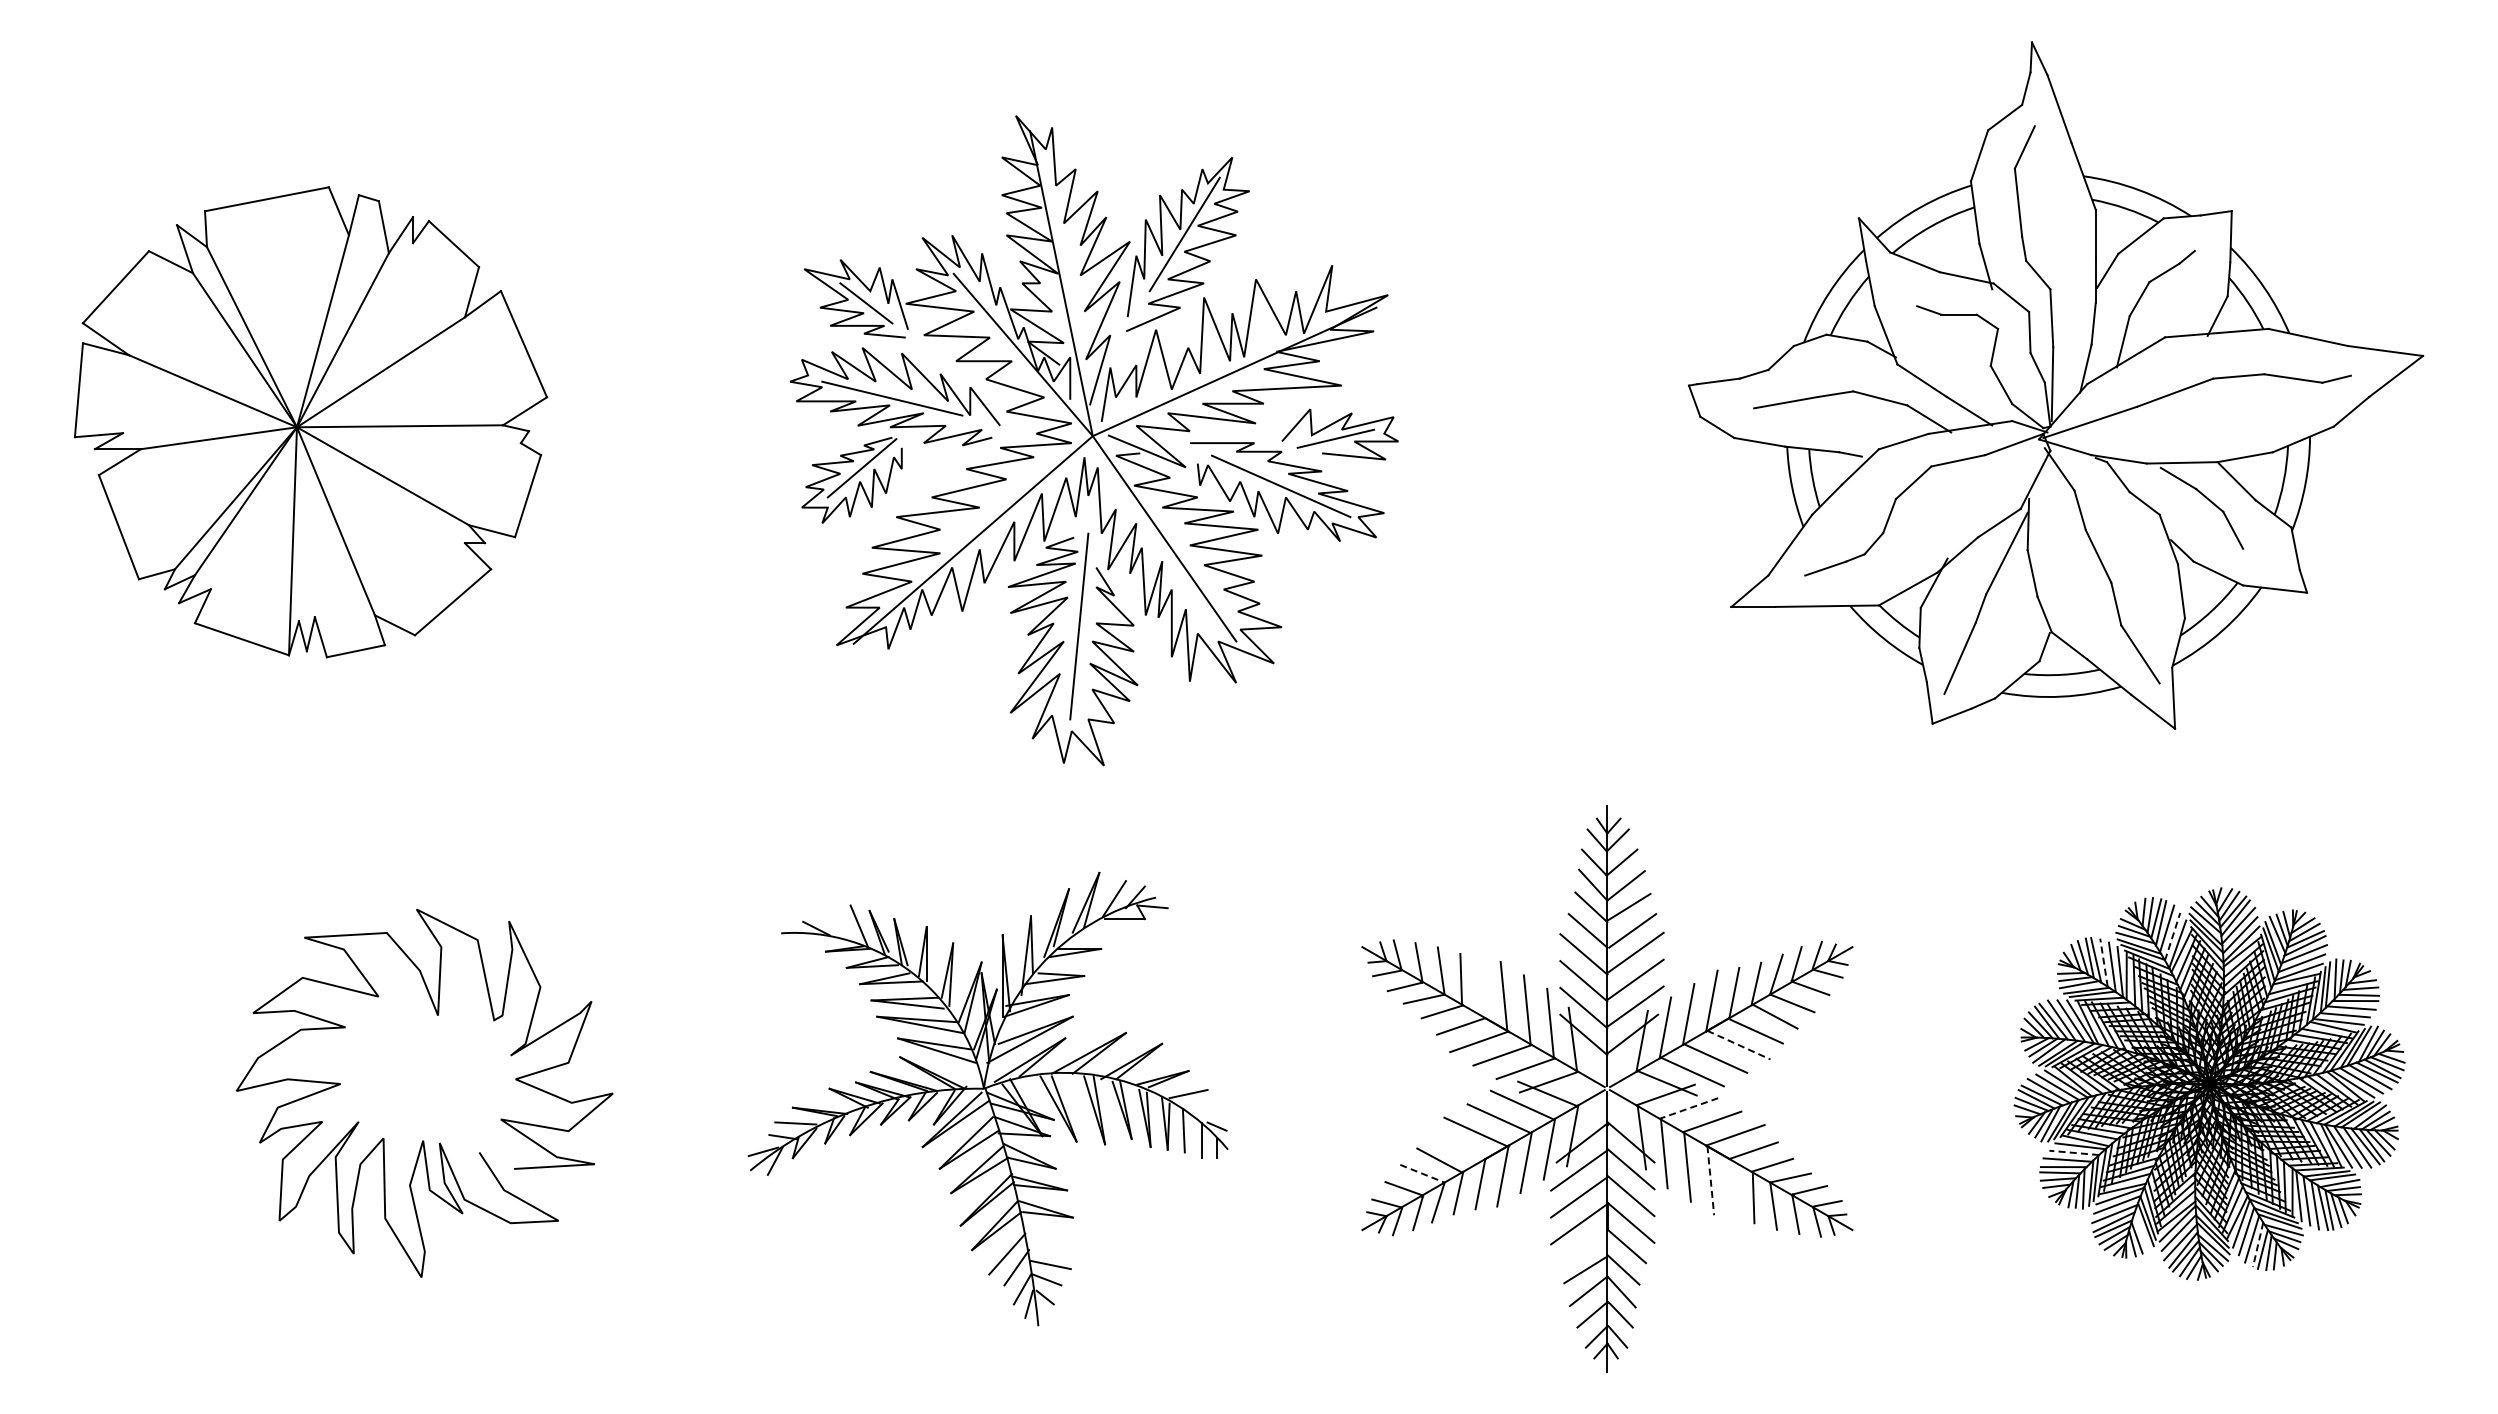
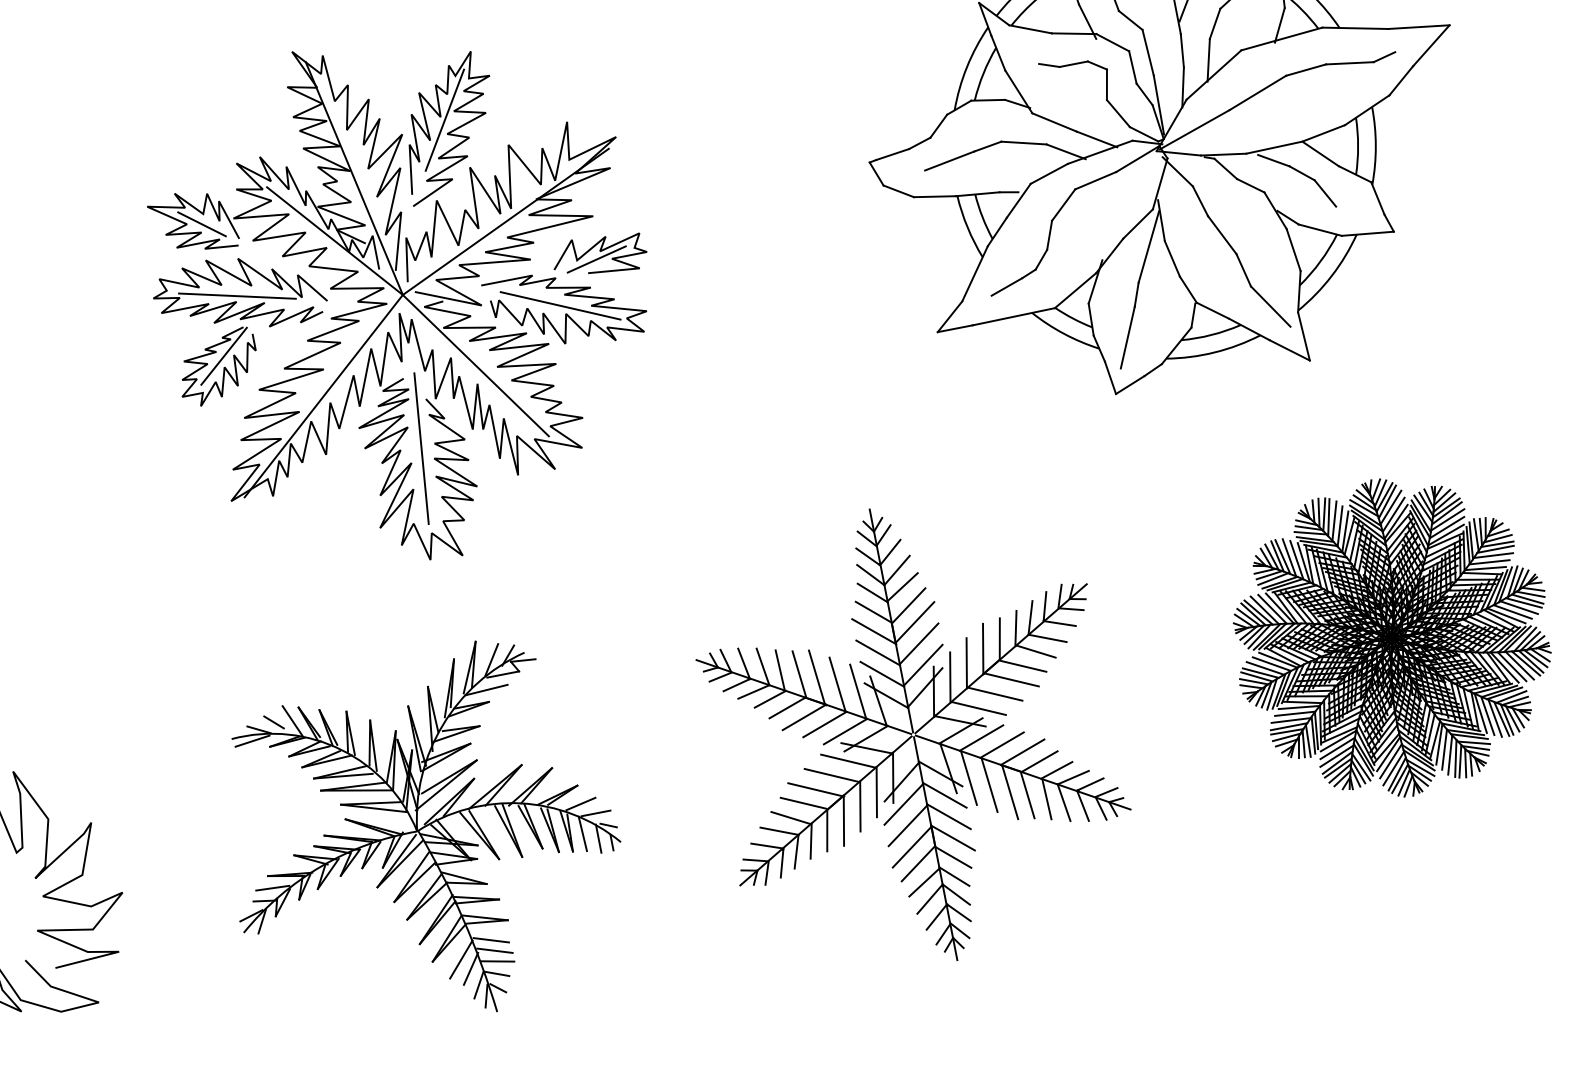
line: (835, 922) -> (273, 722), added
line: (1100, 933) -> (485, 689), added
line: (2172, 936) -> (1339, 526), dashed -> solid
line: (805, 940) -> (252, 741), added
line: (2103, 962) -> (1289, 557), dashed -> solid
line: (1483, 987) -> (799, 673), added
line: (1738, 1045) -> (1011, 680), dashed -> solid
line: (1688, 1108) -> (981, 738), dashed -> solid
line: (1204, 1109) -> (595, 813), added
line: (1457, 1145) -> (803, 803), added
line: (2074, 1152) -> (1295, 713), dashed -> solid
line: (1422, 1173) -> (779, 831), dashed -> solid
line: (1710, 1180) -> (1009, 792), dashed -> solid
line: (1731, 1189) -> (1027, 795), added
line: (2141, 1232) -> (1361, 766), added
line: (1047, 1237) -> (490, 940), added
line: (2258, 1244) -> (1456, 758), dashed -> solid
line: (1581, 1246) -> (917, 864), added
line: (1049, 1251) -> (494, 950), added

